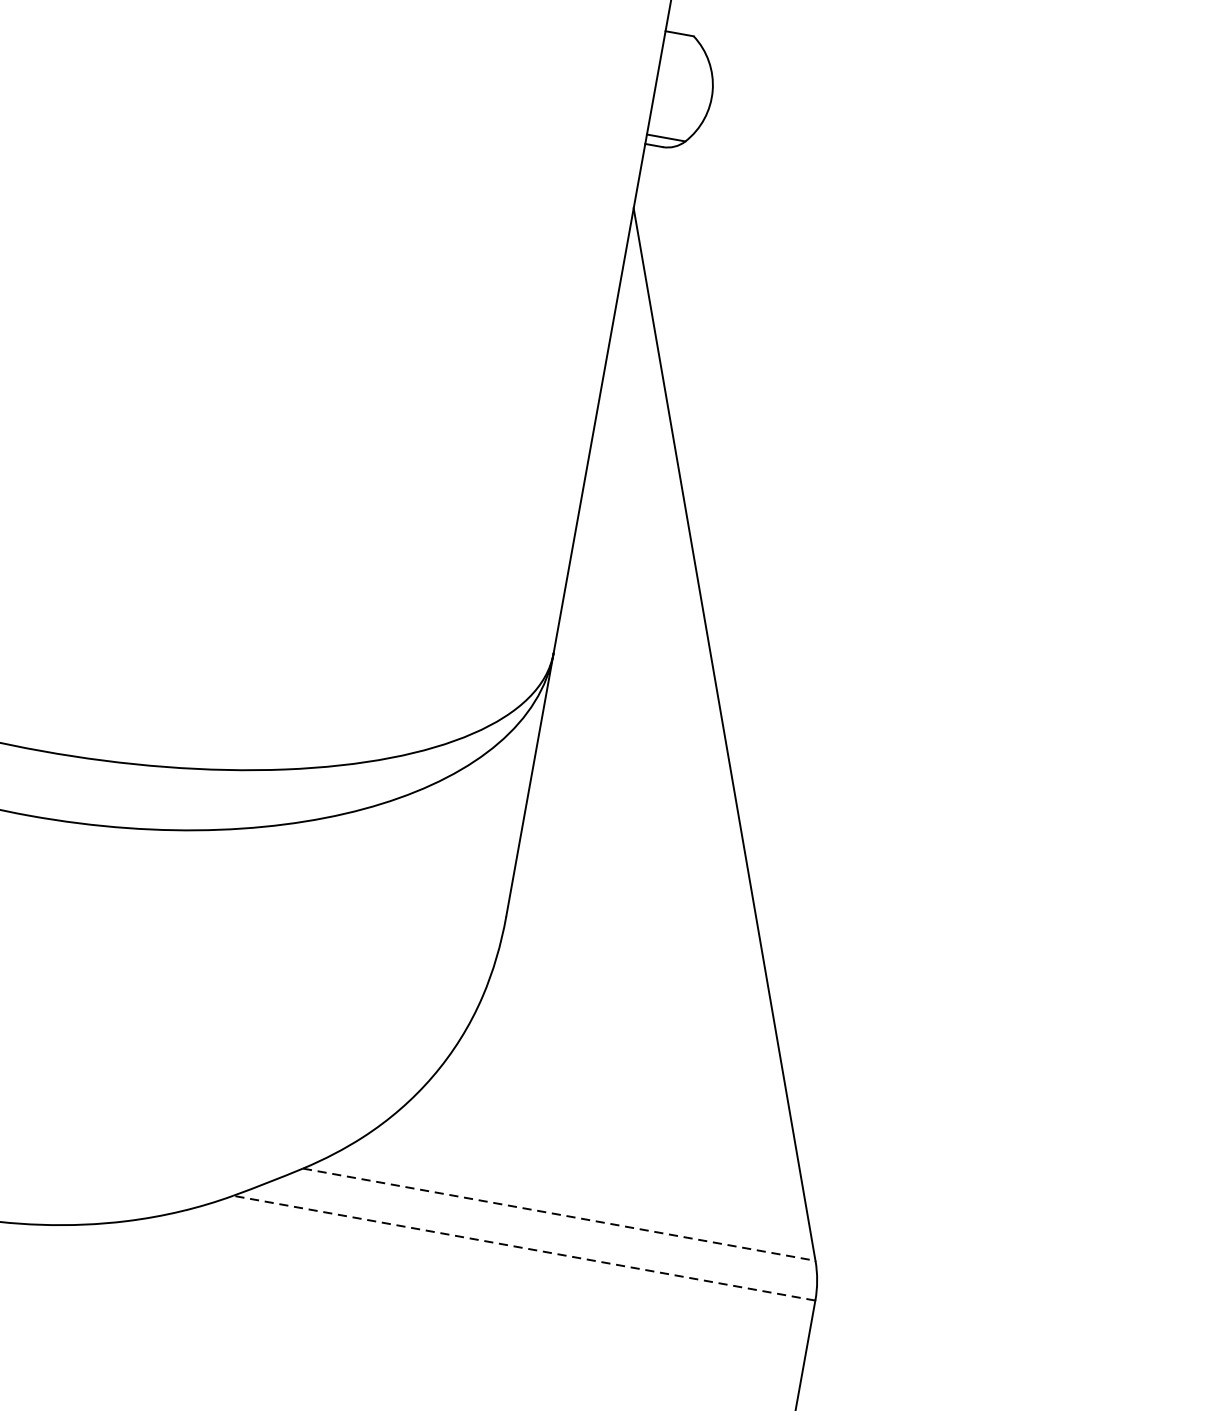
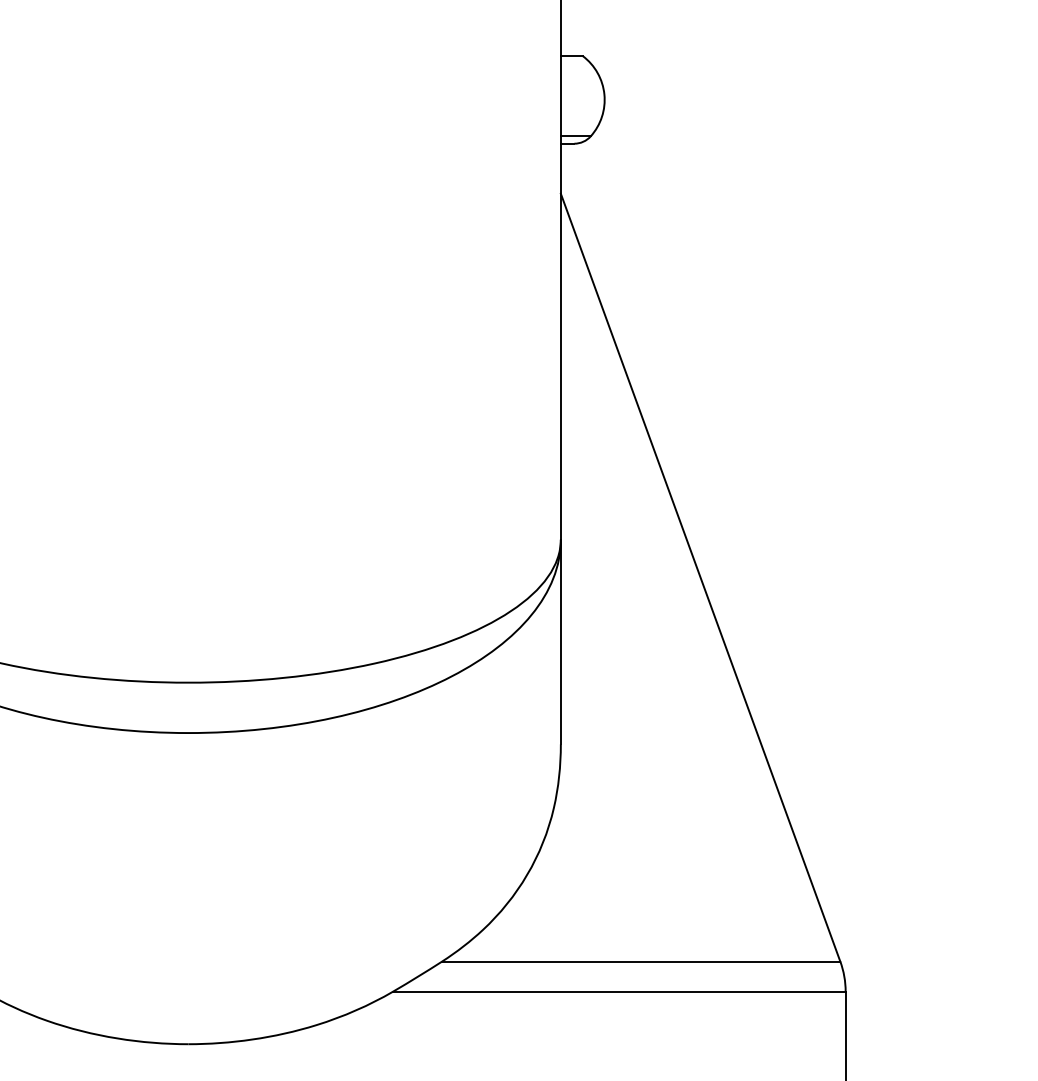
line: (559, 1214) -> (641, 961), dashed -> solid
line: (523, 1247) -> (618, 991), dashed -> solid

